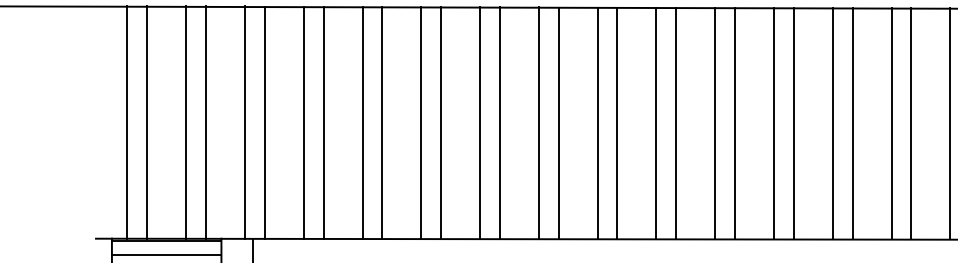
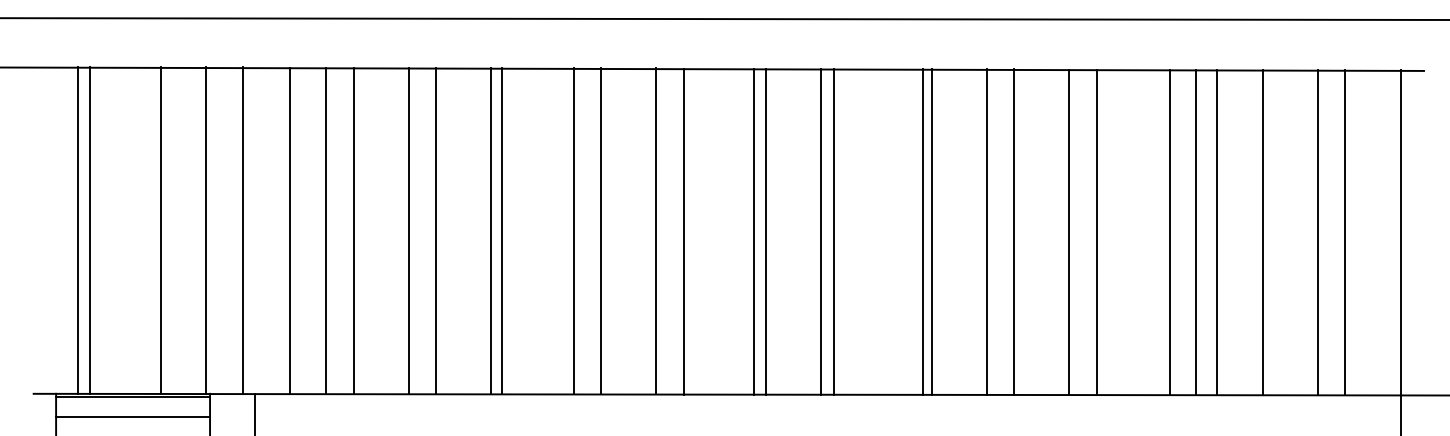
line: (147, 122) -> (89, 230), moved
line: (205, 122) -> (205, 230), moved
line: (264, 122) -> (289, 230), moved
line: (440, 122) -> (501, 230), moved
line: (598, 123) -> (754, 231), moved
line: (676, 123) -> (834, 231), moved
line: (715, 123) -> (923, 231), moved
line: (891, 123) -> (1170, 232), moved
line: (911, 123) -> (1195, 232), moved
line: (950, 123) -> (1216, 232), moved

